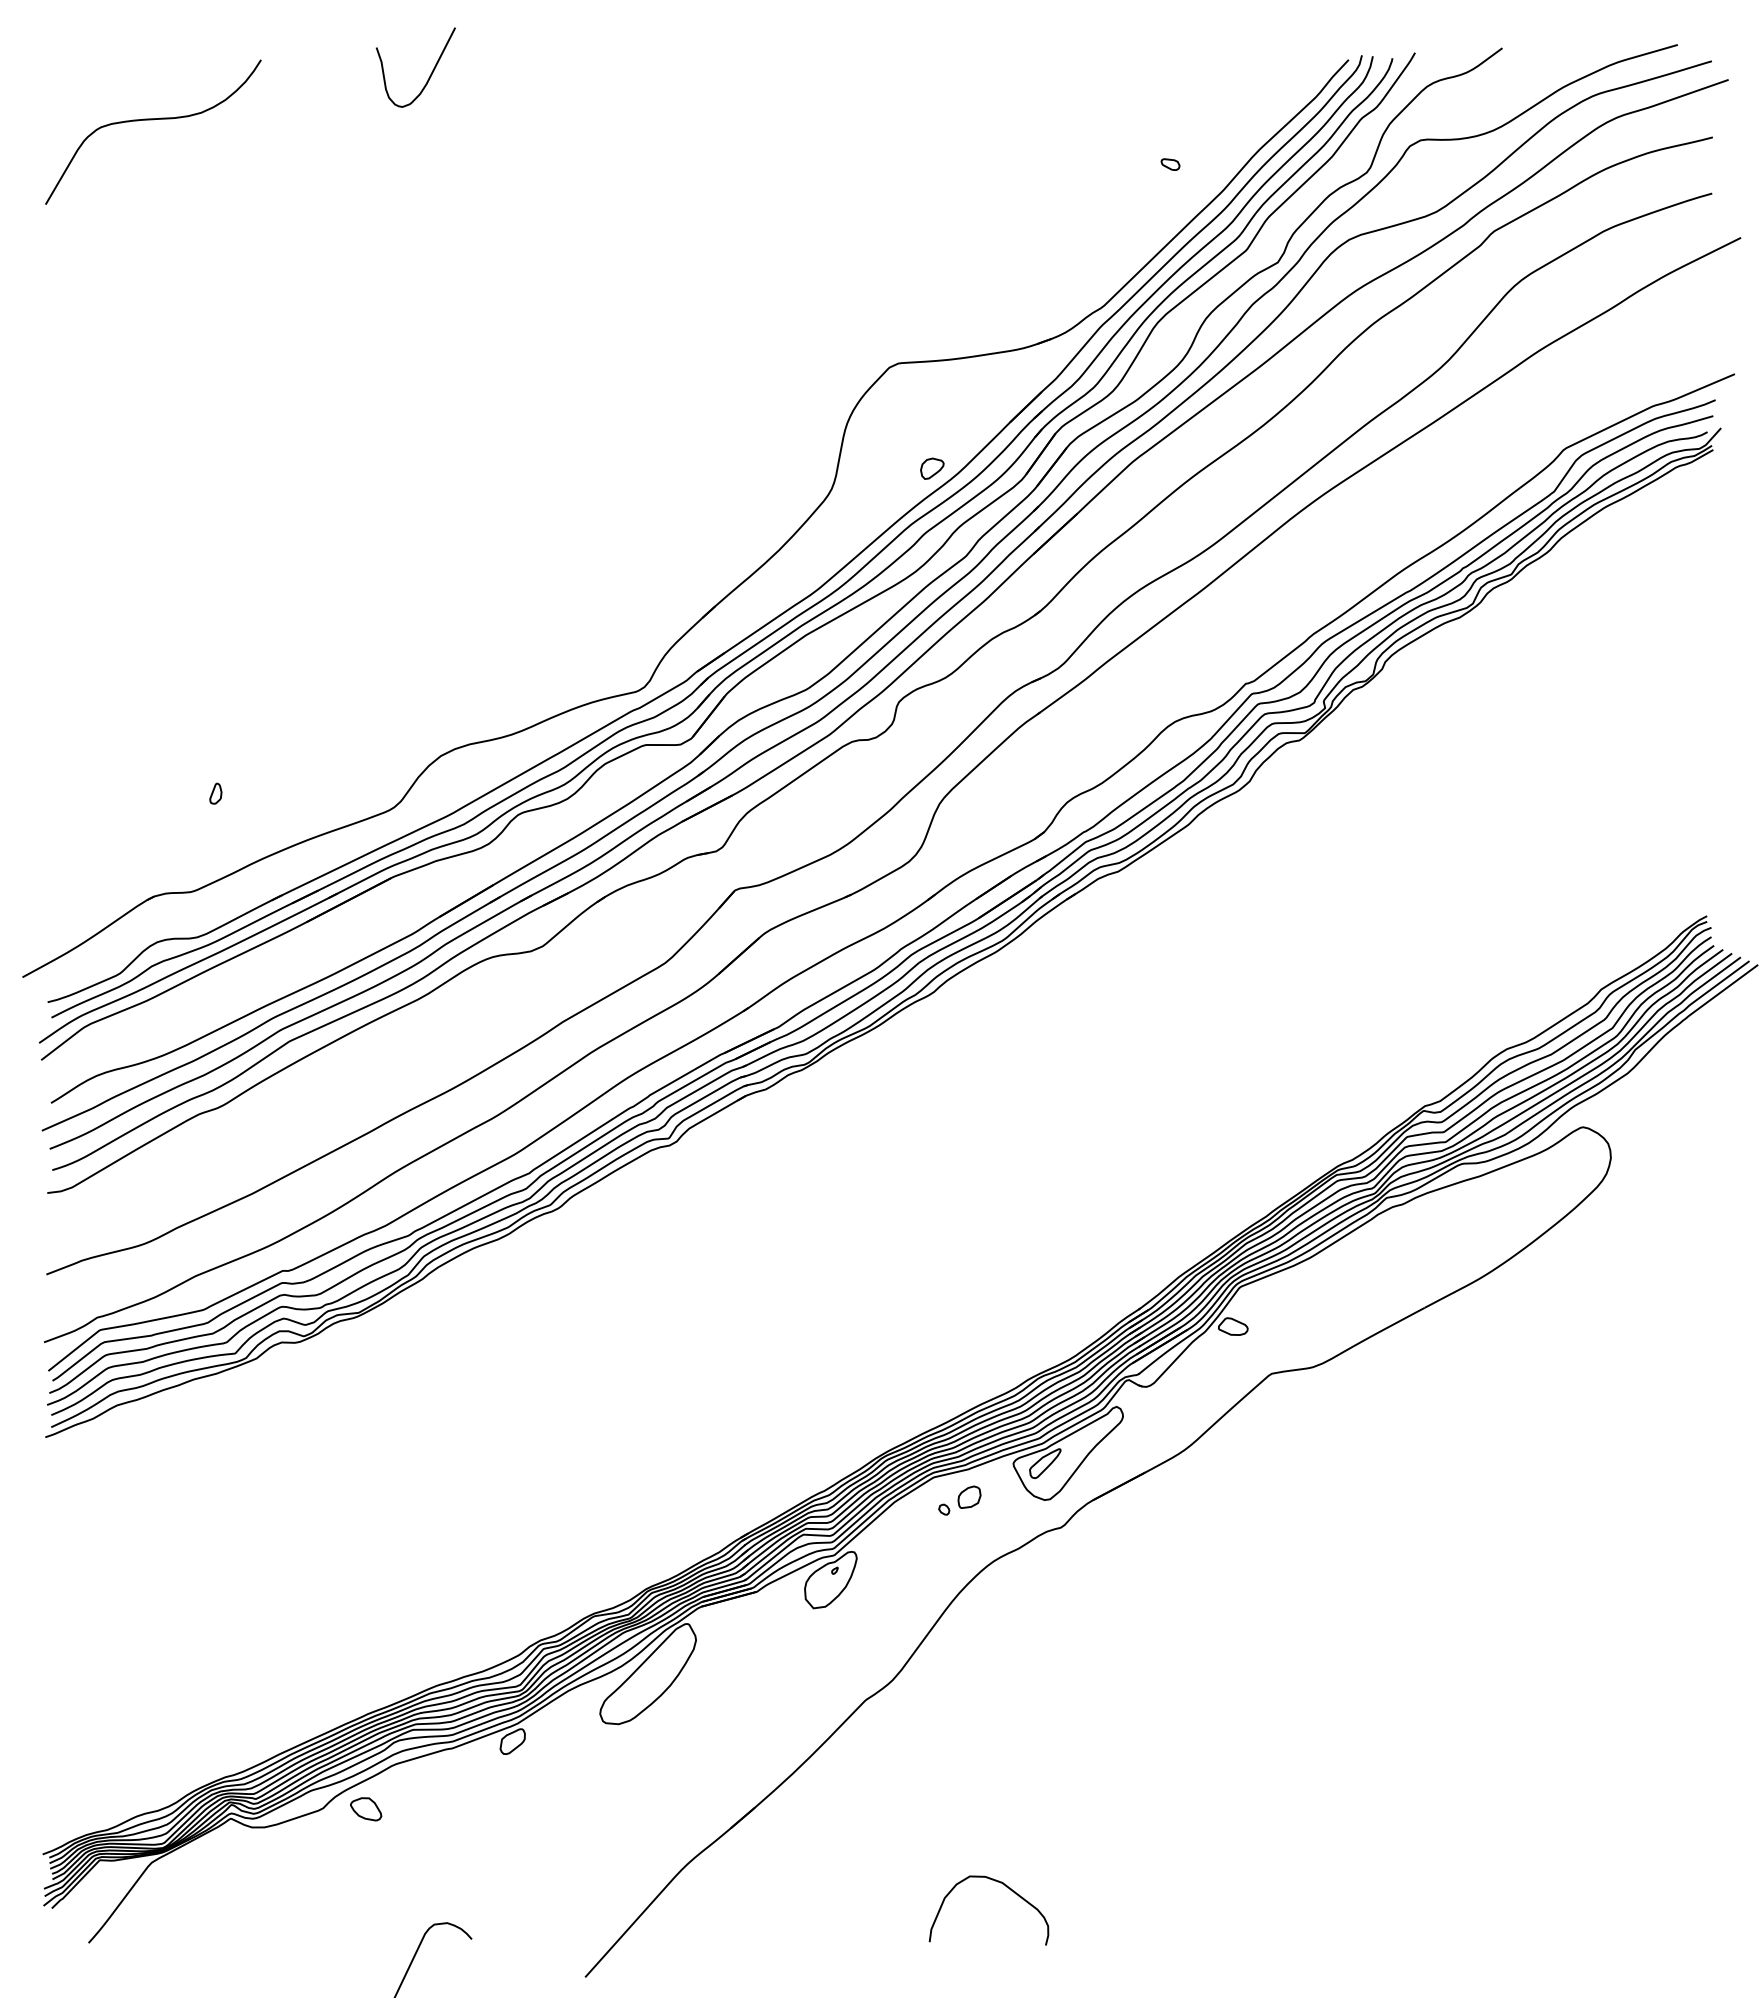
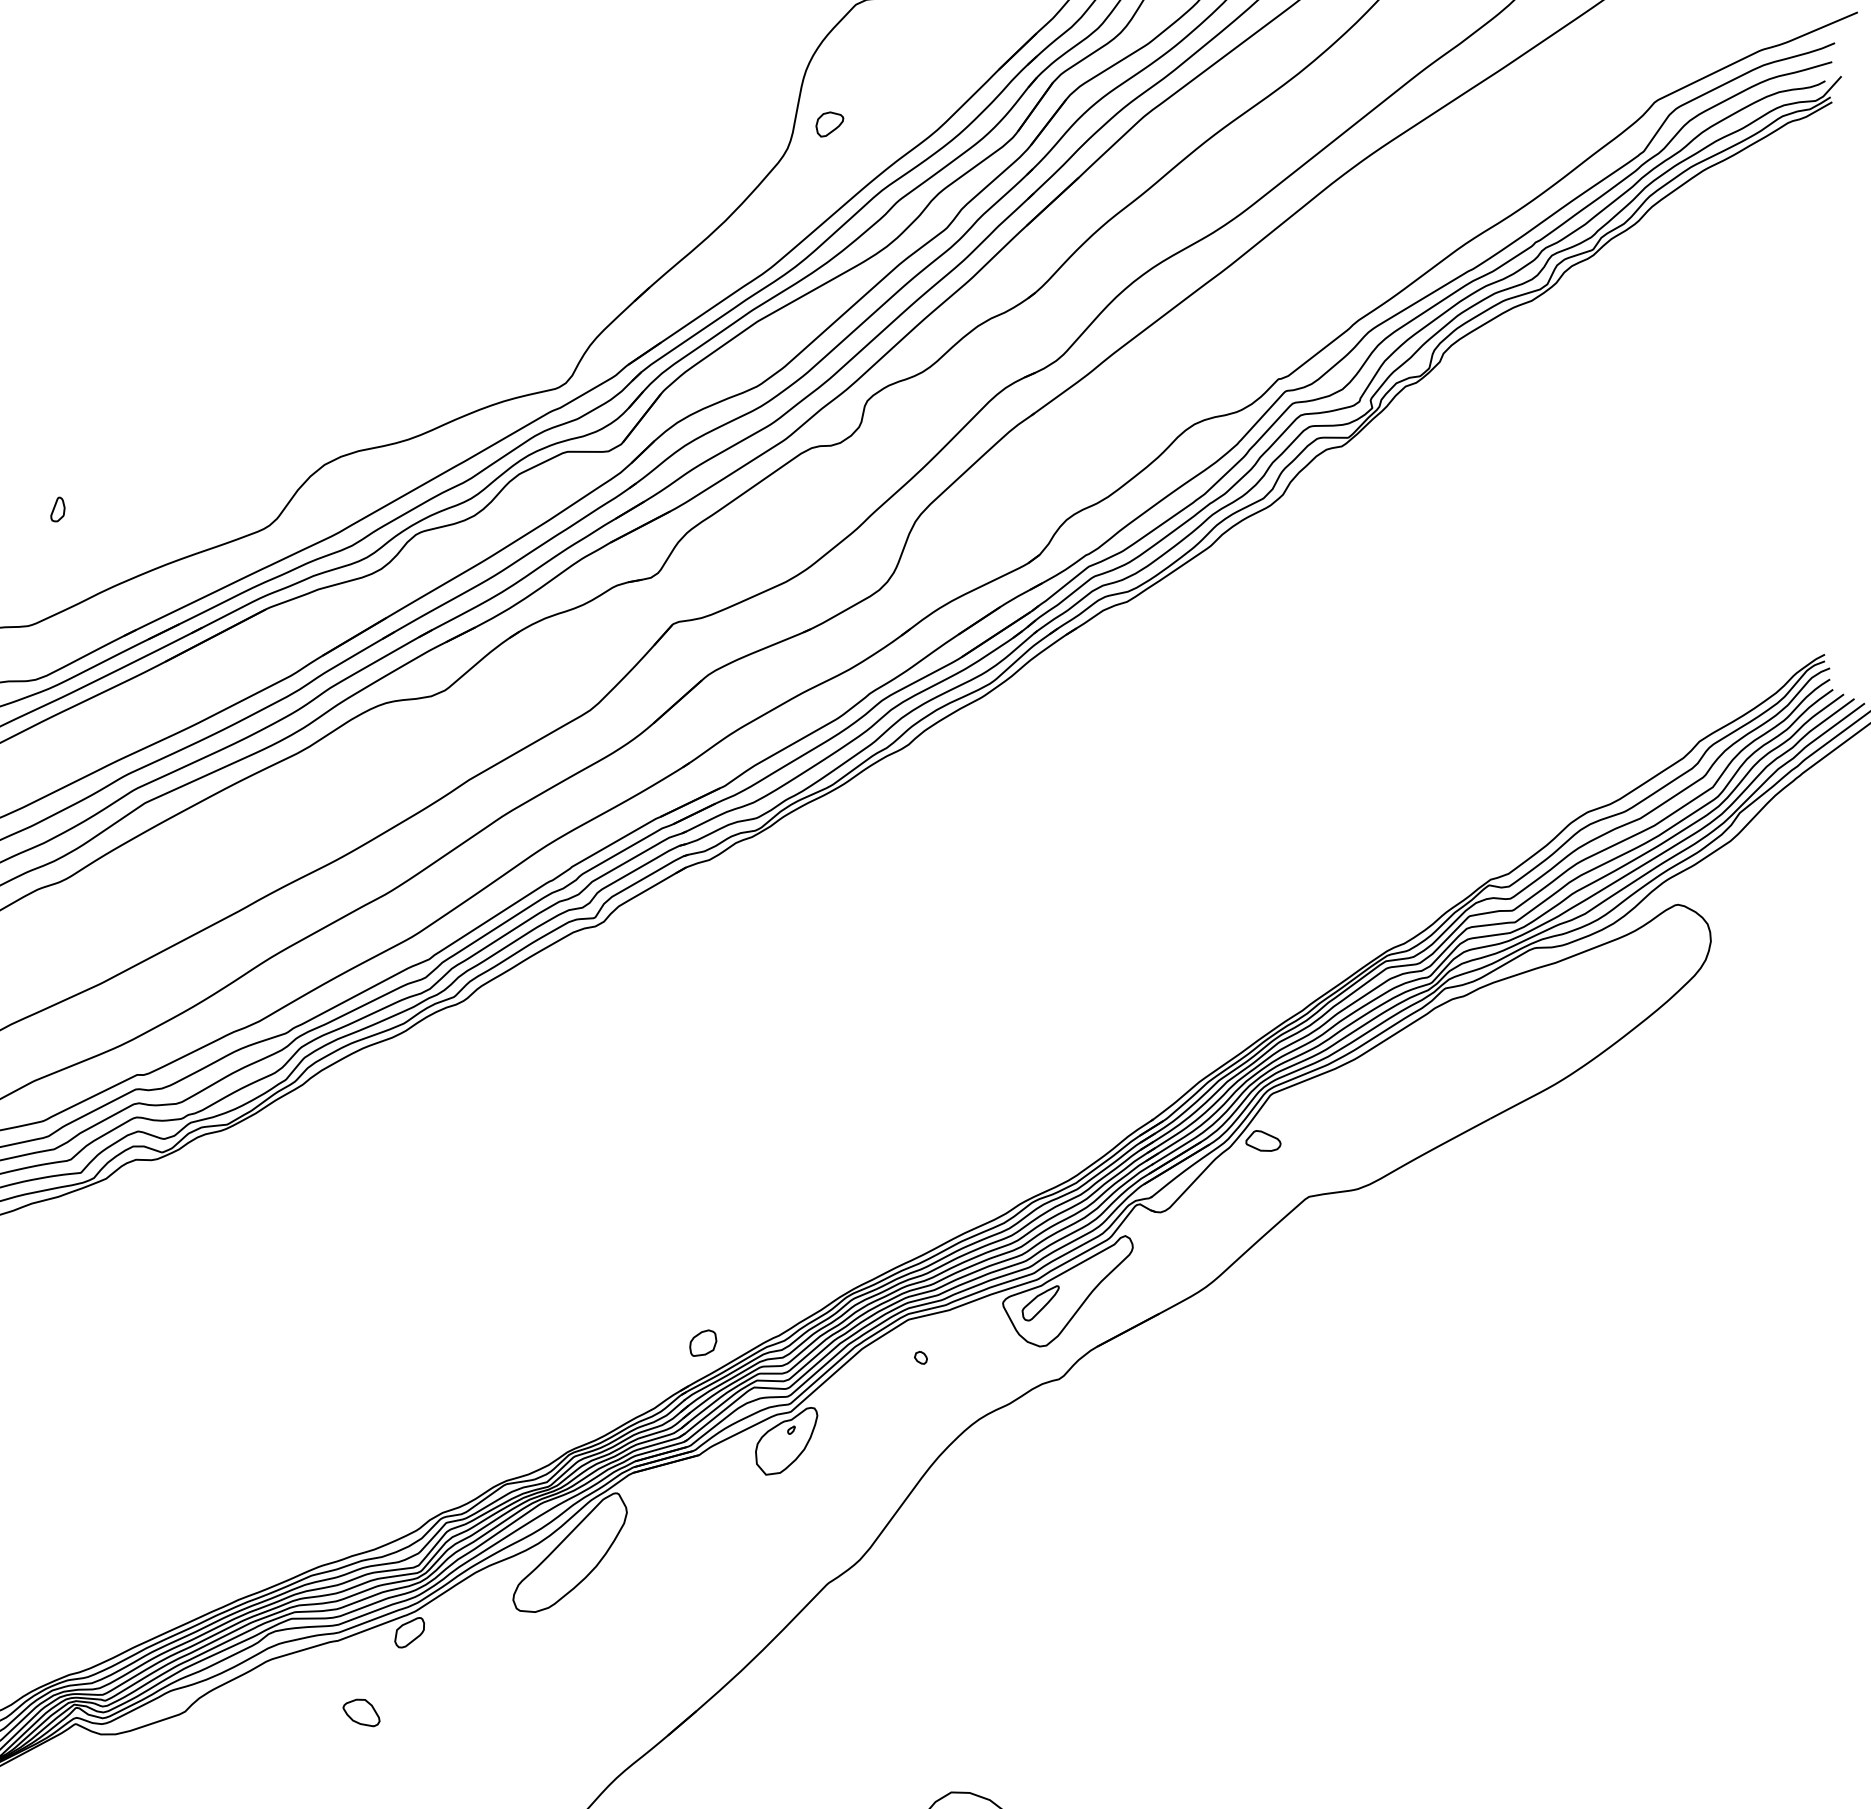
part: (932, 468) -> (830, 124), moved
part: (969, 1496) -> (703, 1342), moved
part: (366, 1809) -> (361, 1713), moved

